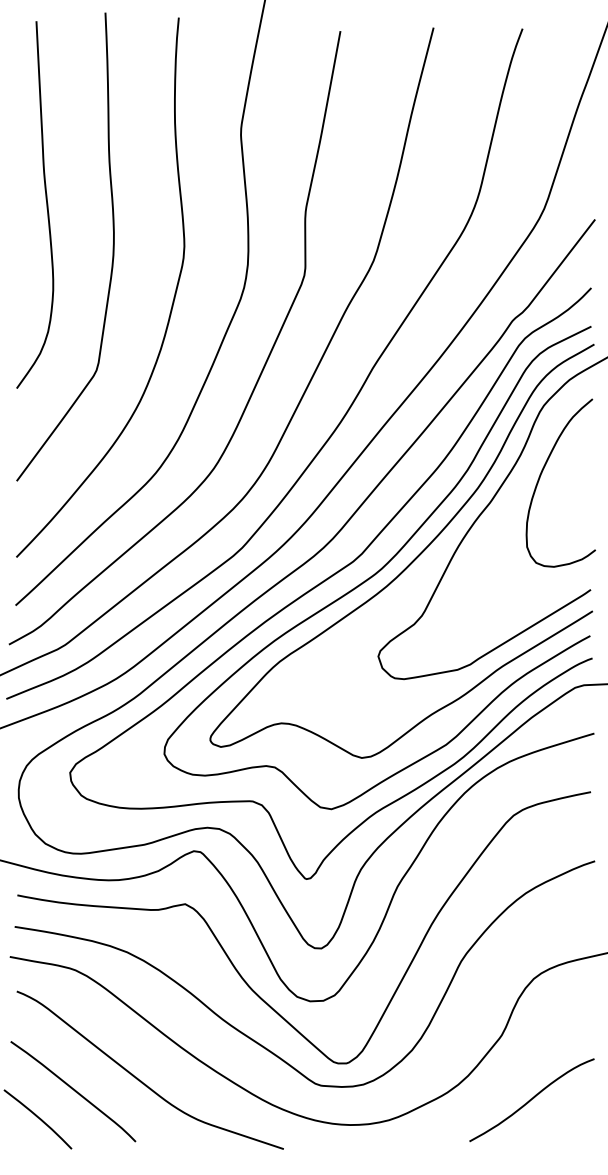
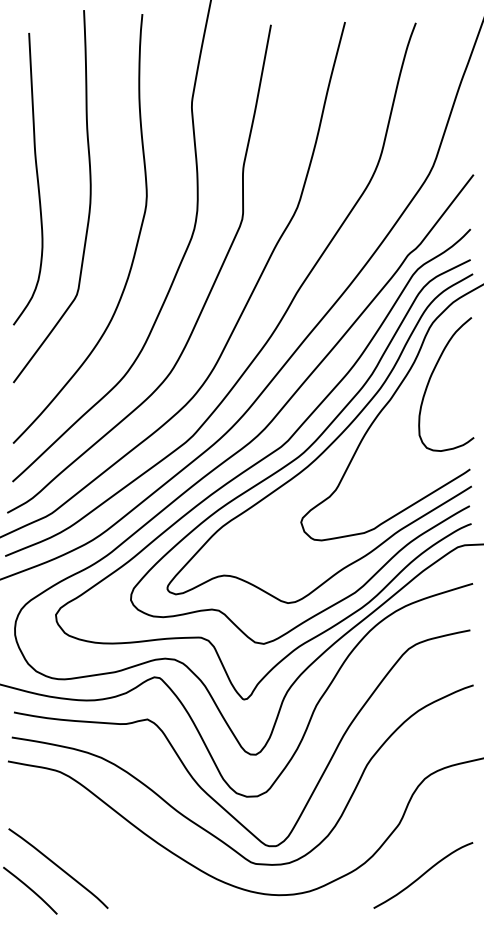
curve: (45, 205) -> (36, 179), moved
curve: (139, 1078) -> (111, 858), removed

